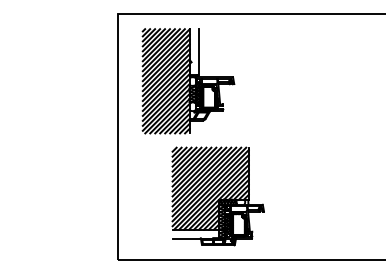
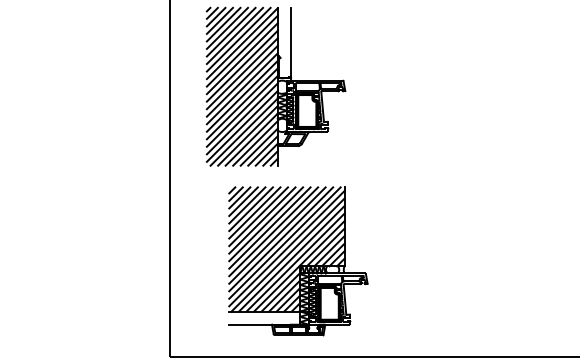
part: (217, 196) -> (297, 261), moved

